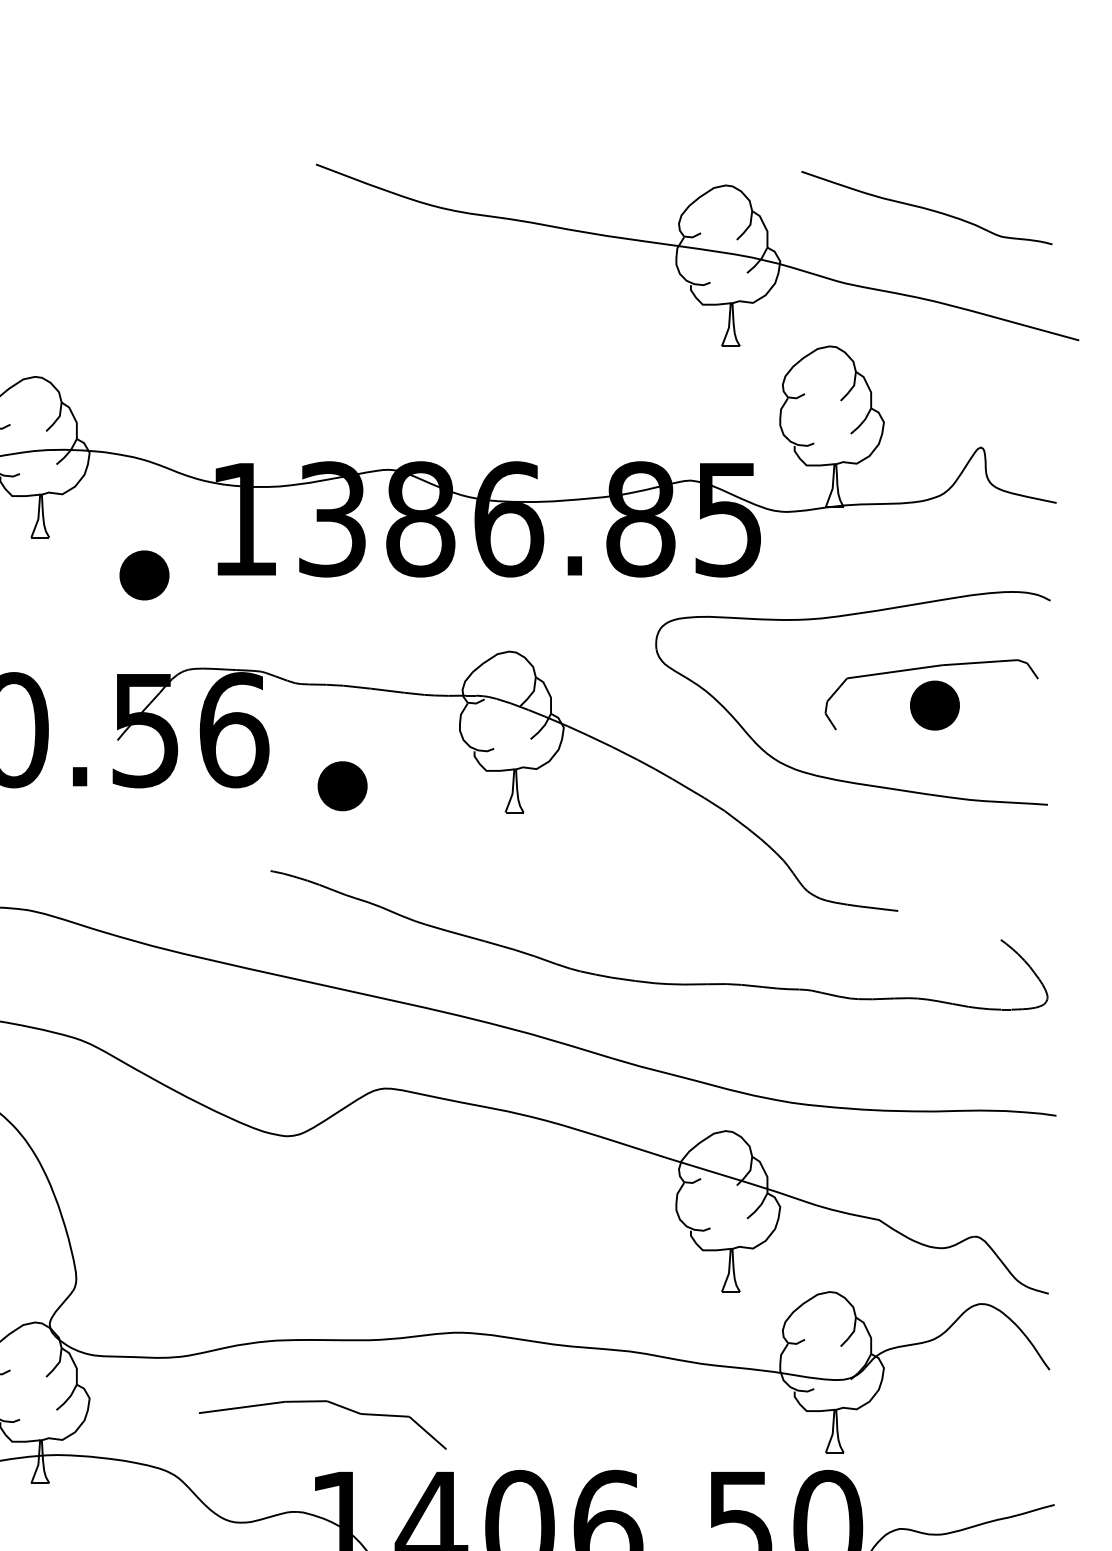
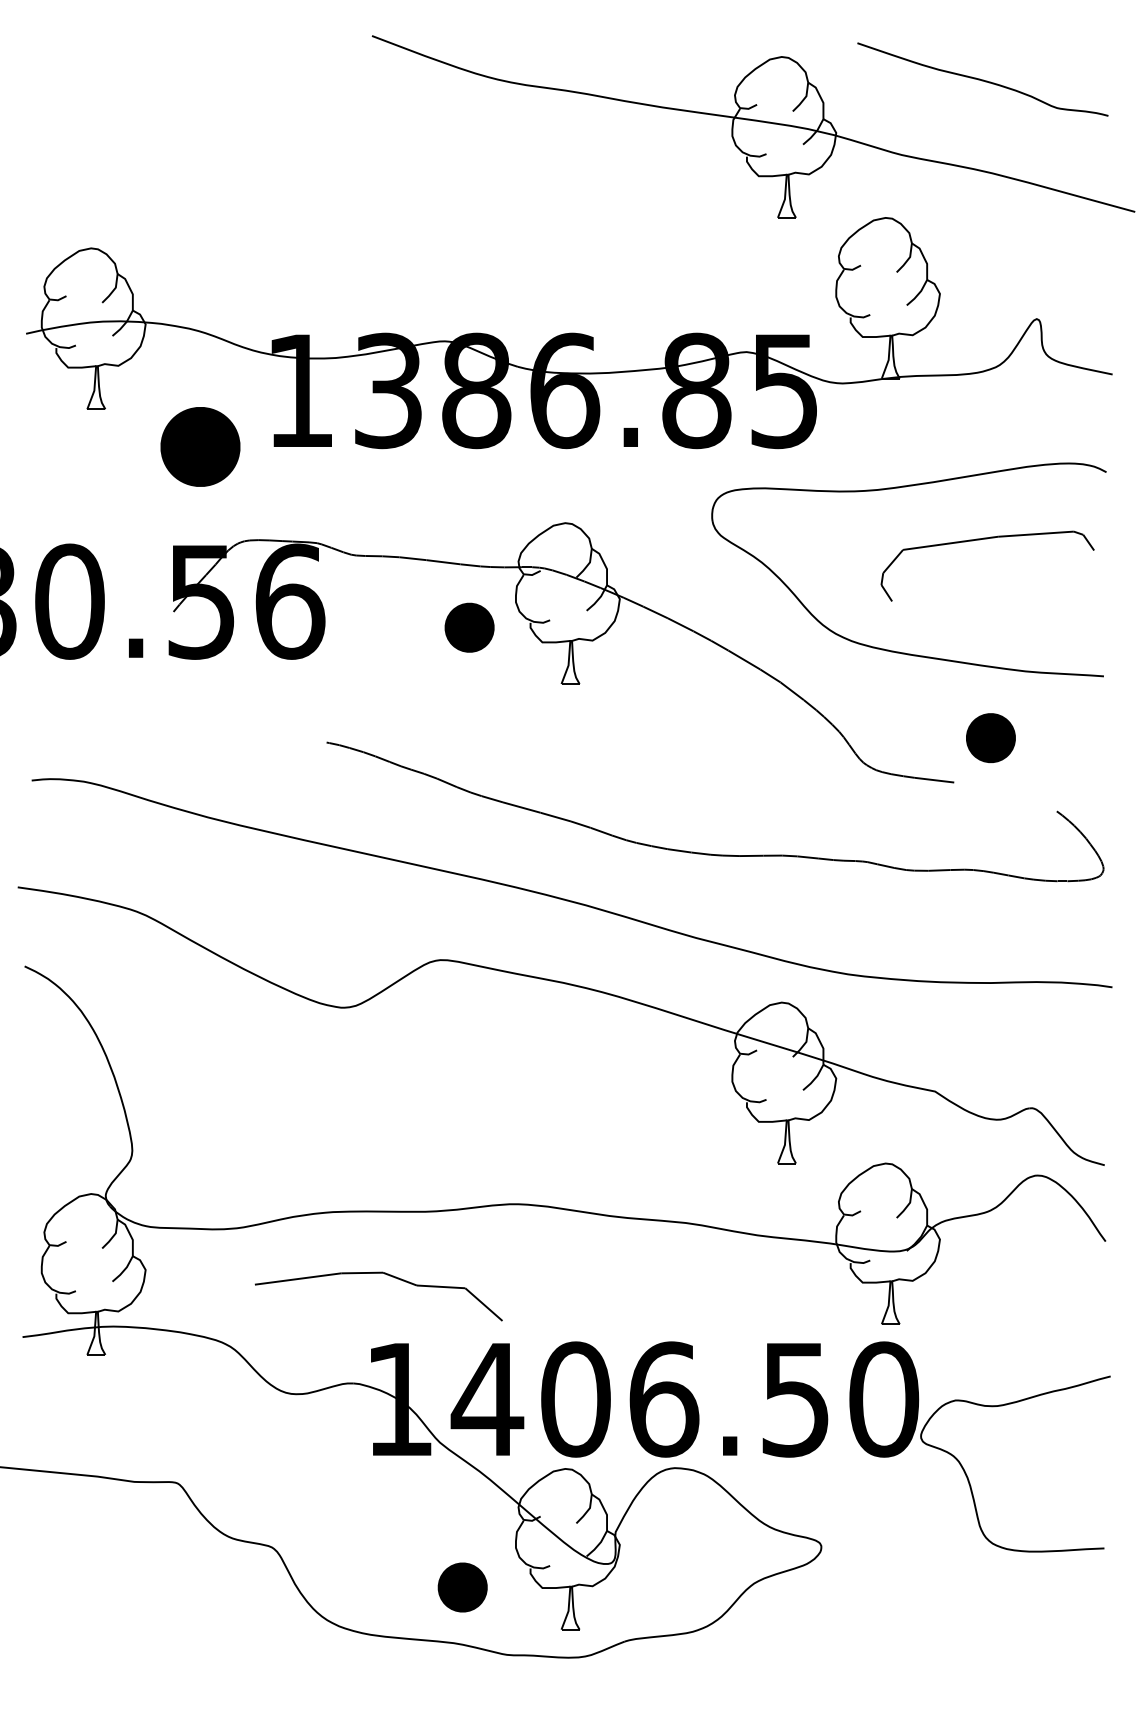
part: (144, 574) -> (200, 446), size x1.6
part: (934, 705) -> (990, 738), moved
part: (342, 785) -> (469, 627), moved

